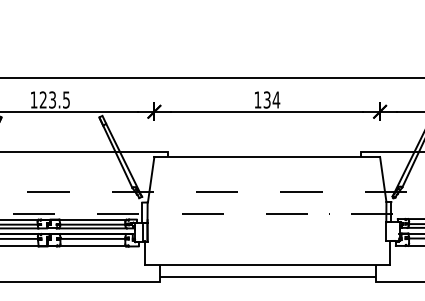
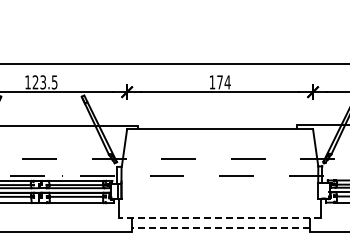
text: (266, 100) -> (219, 82), 134 -> 174
line: (267, 265) -> (220, 218), solid -> dashed
line: (267, 276) -> (220, 227), solid -> dashed

